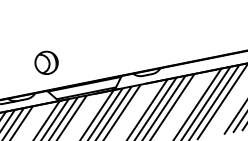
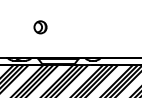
part: (46, 63) -> (40, 27), moved

